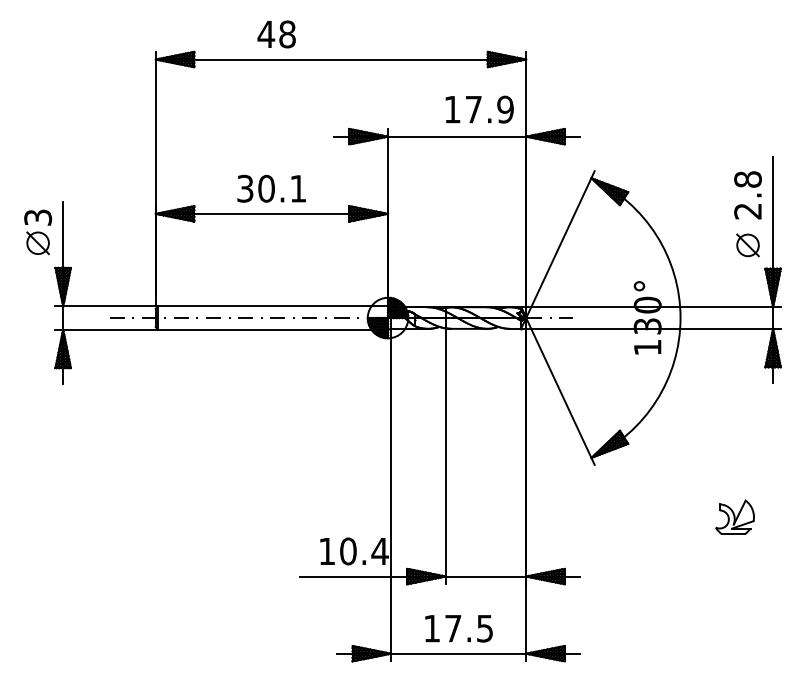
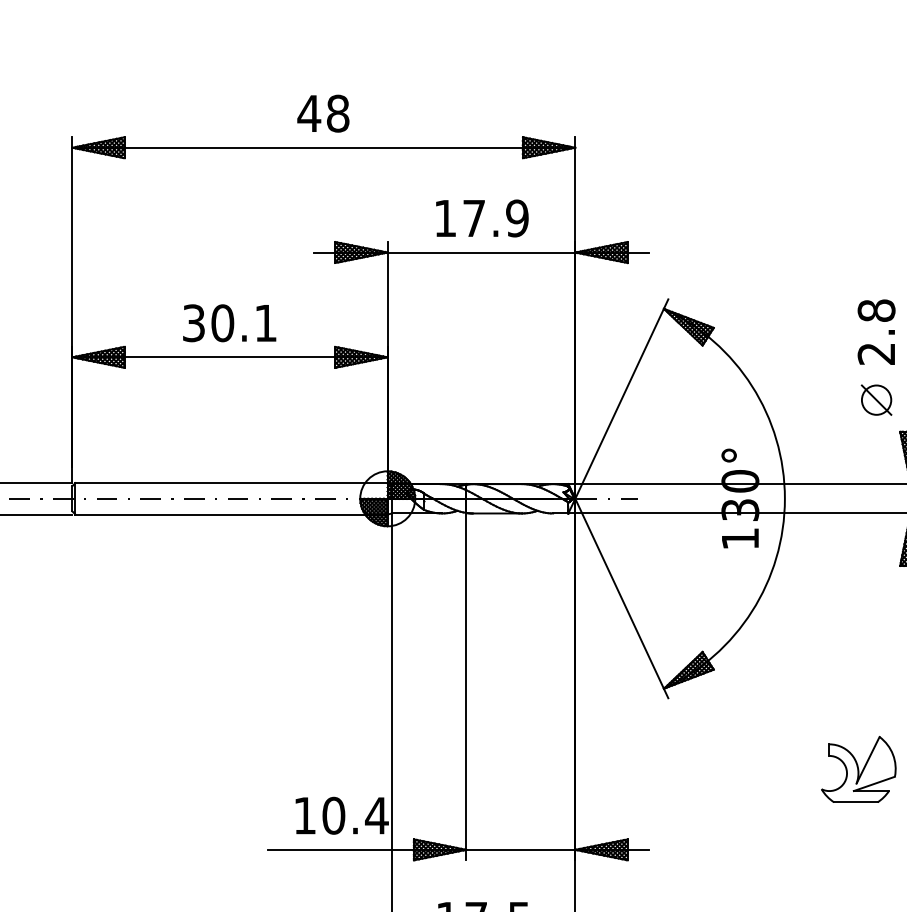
text: (276, 34) -> (323, 113), moved
text: (479, 109) -> (482, 218), moved
part: (734, 517) -> (858, 769), size x1.43

